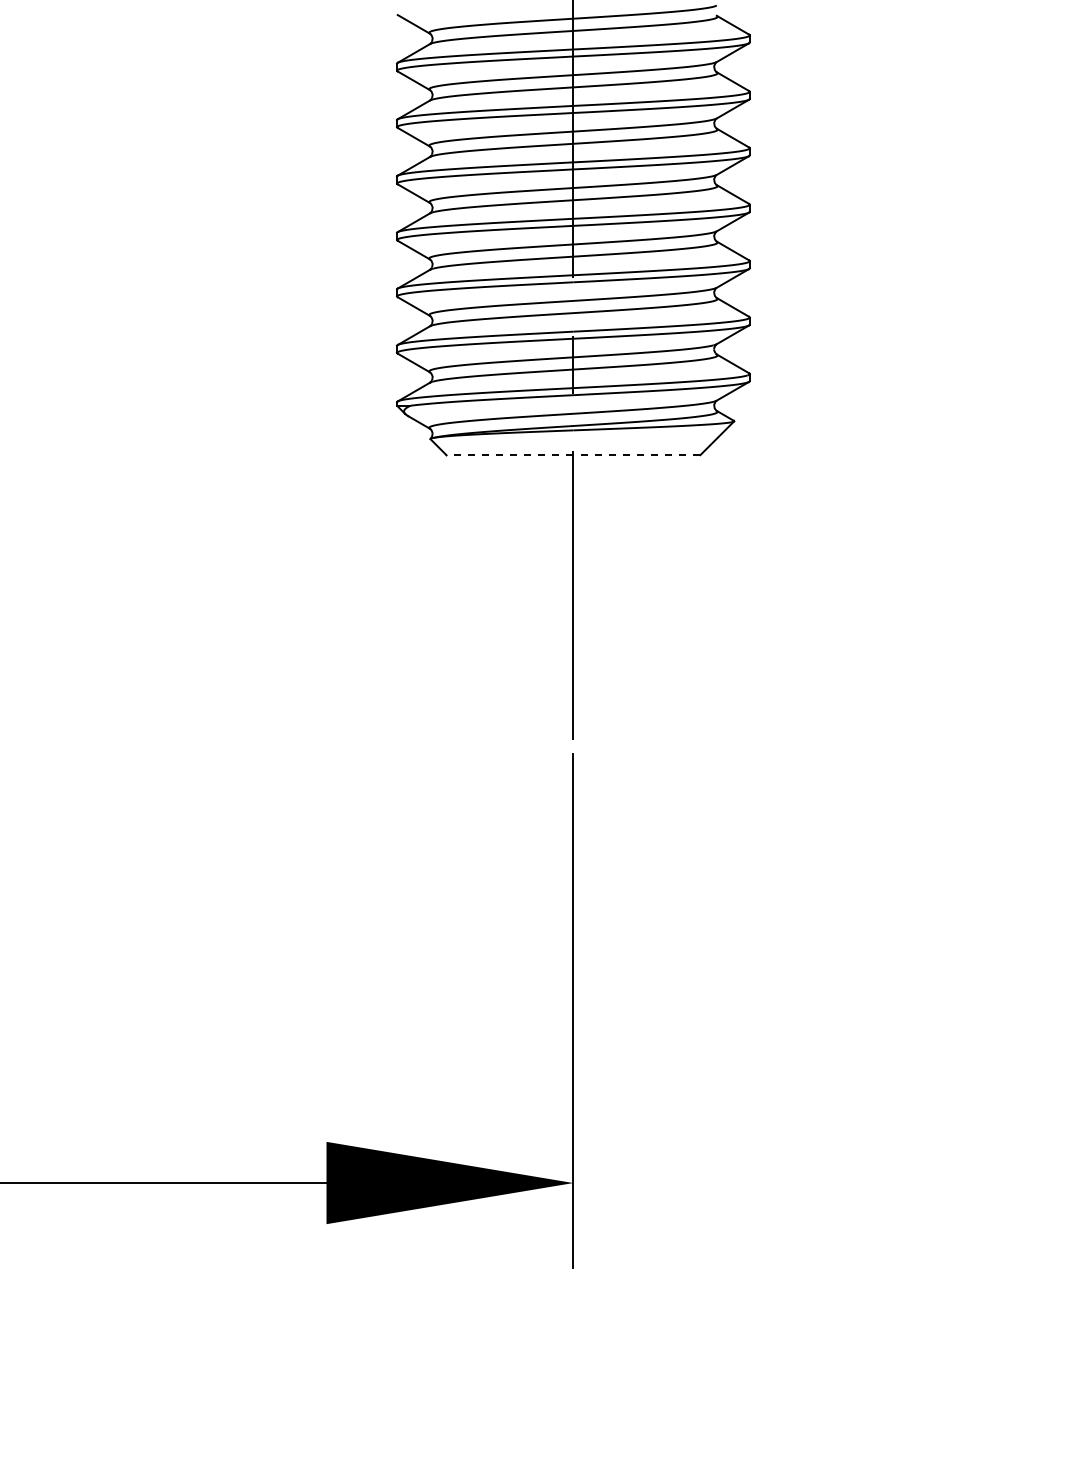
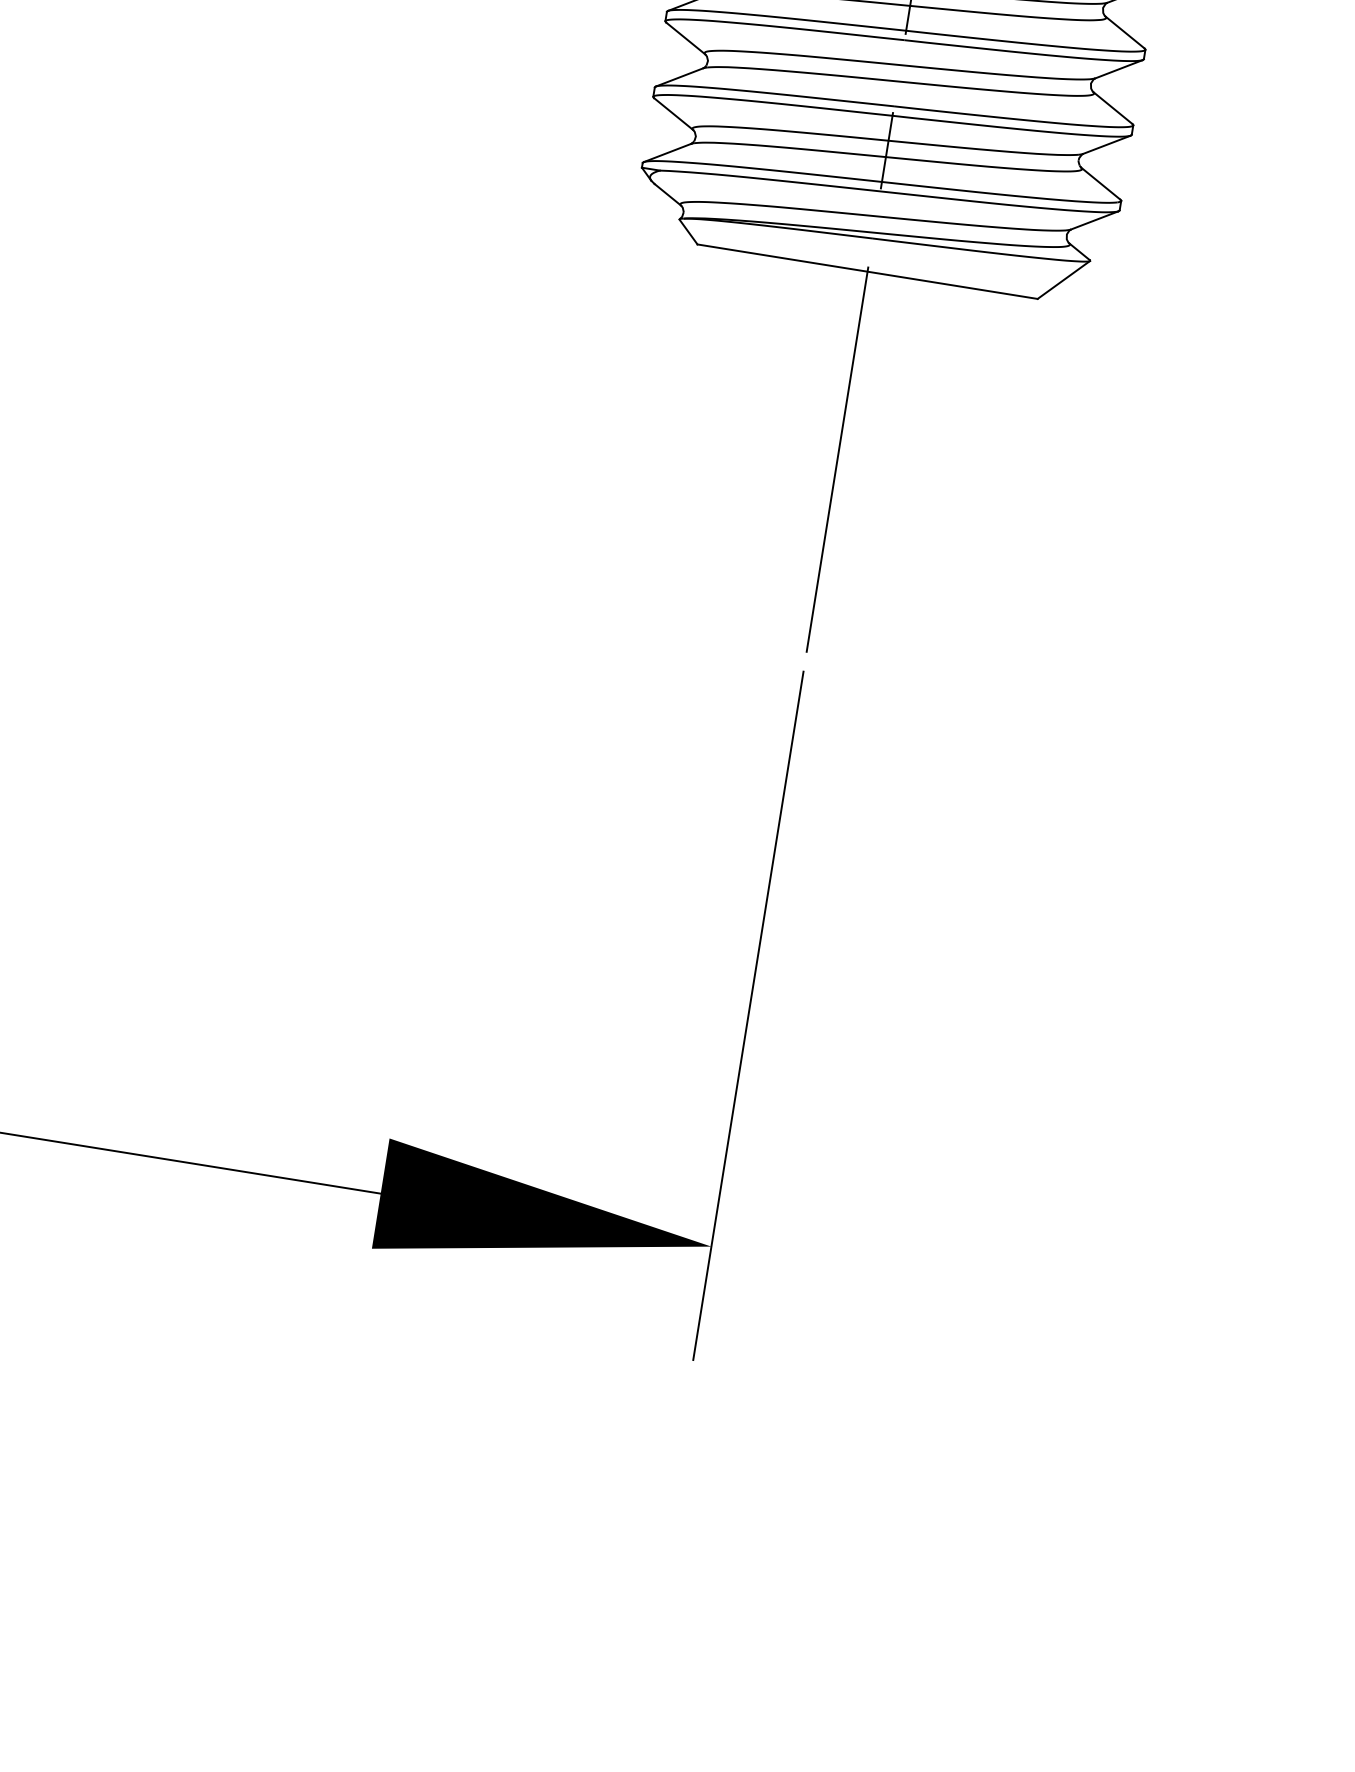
line: (573, 455) -> (867, 272), dashed -> solid

